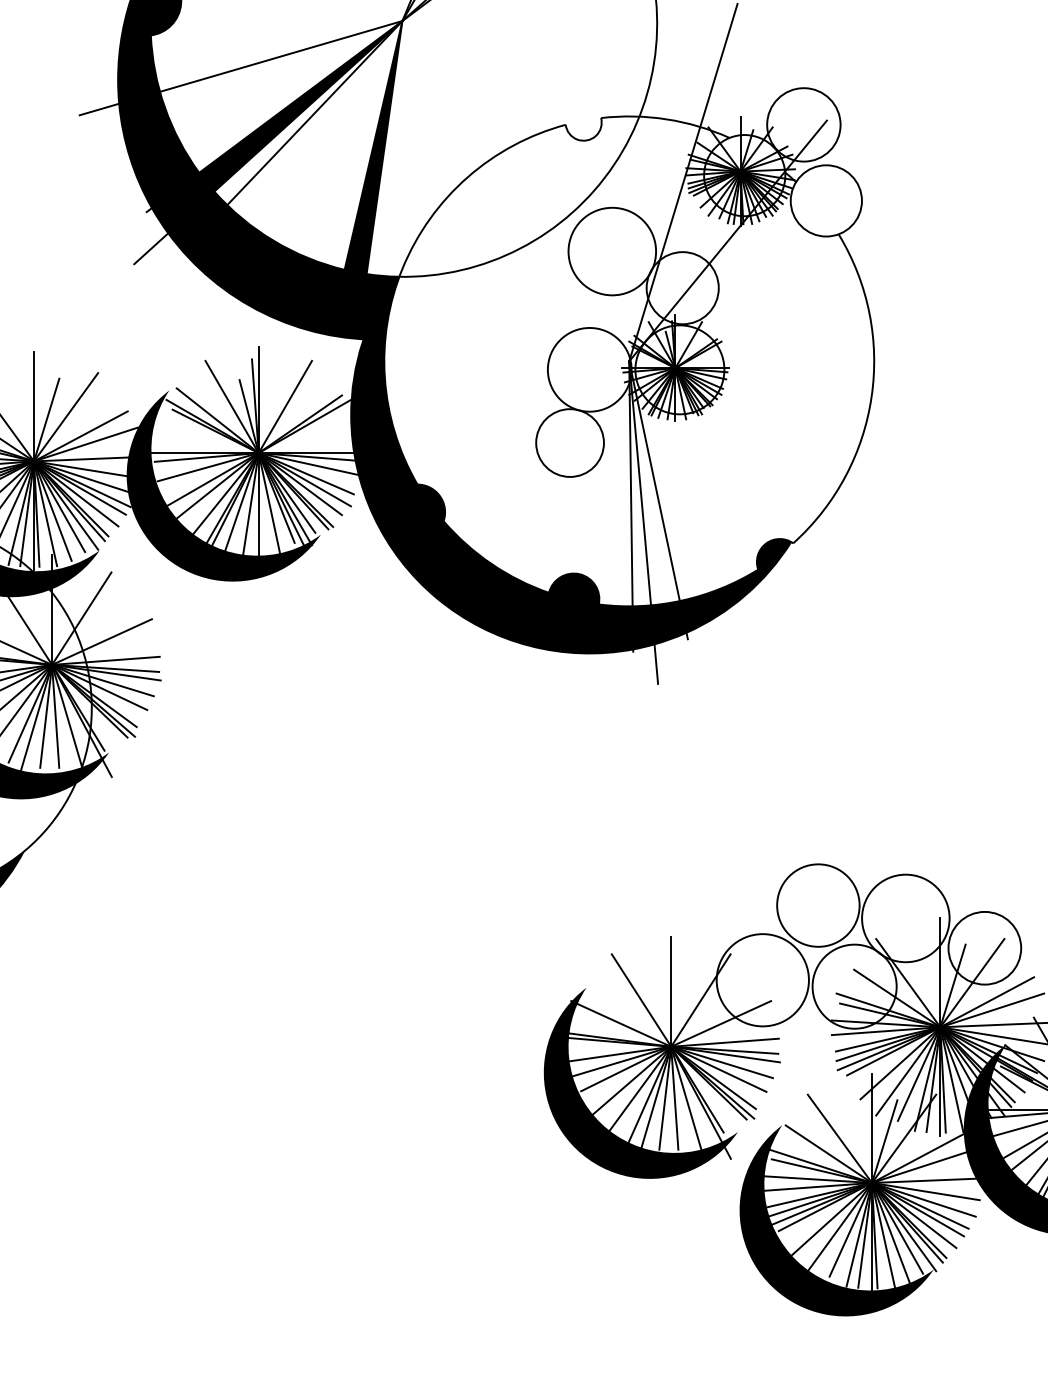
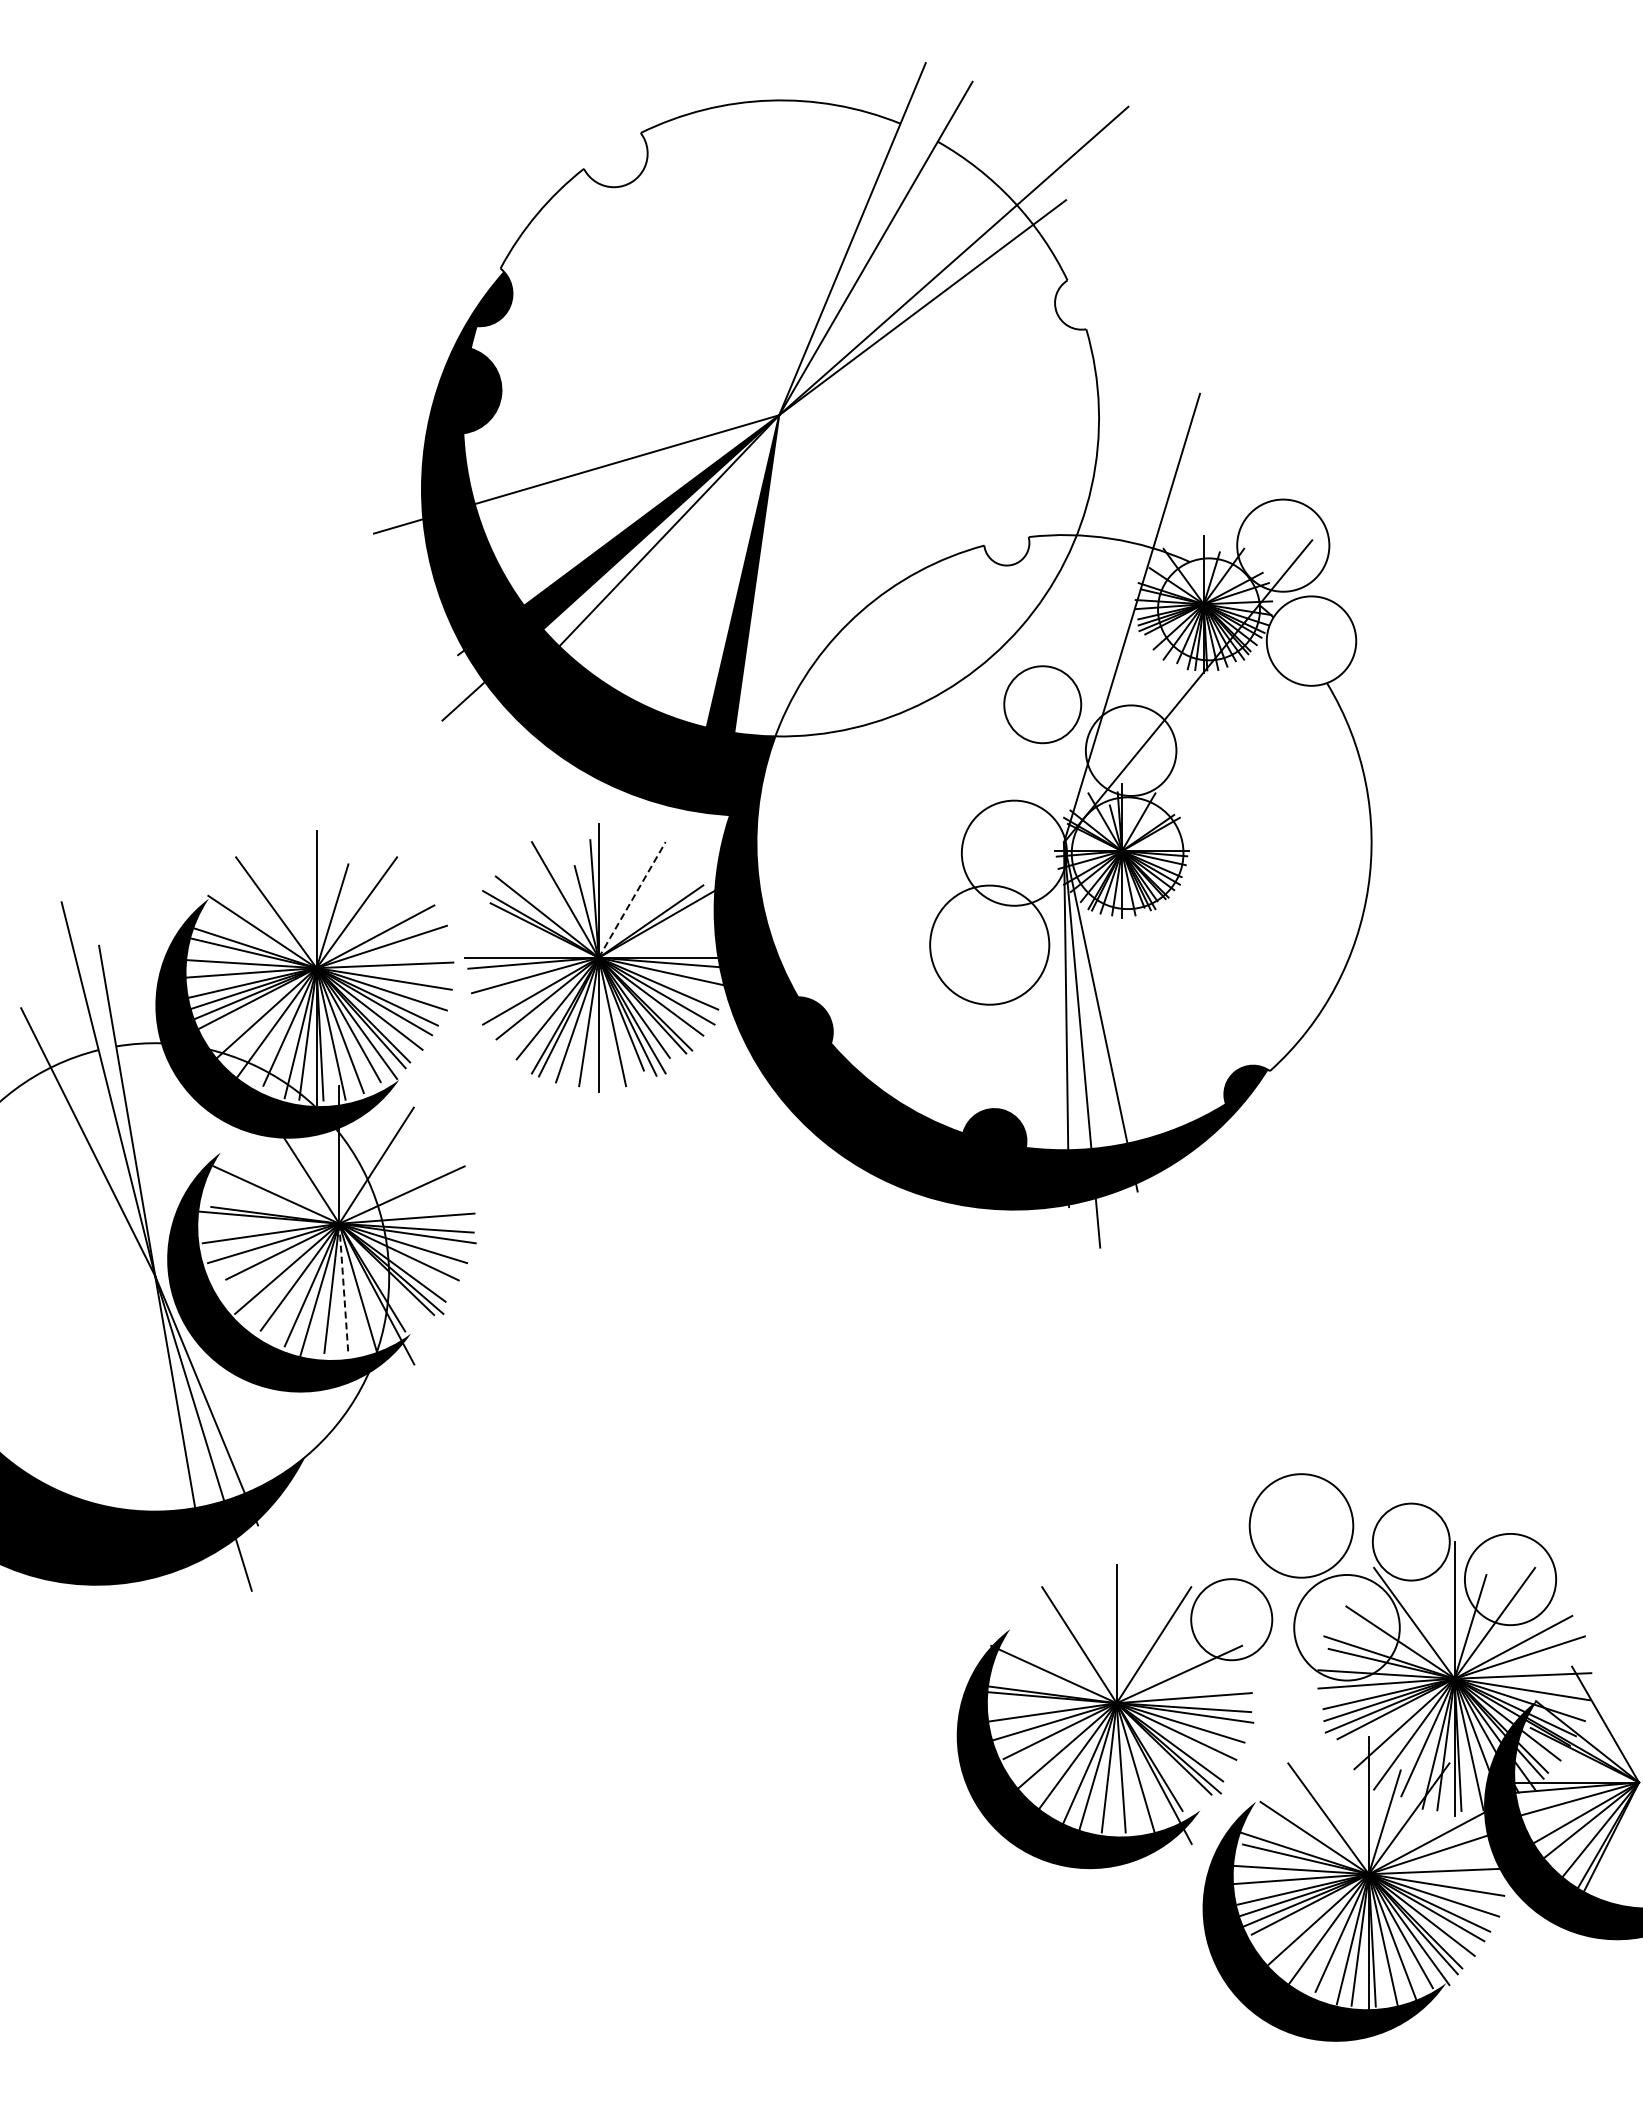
circle: (612, 251) -> (1042, 704), size x0.7
line: (285, 406) -> (632, 899), solid -> dashed
circle: (569, 442) -> (989, 944), size x1.4
fill: (223, 486) -> (554, 999), removed
line: (55, 716) -> (343, 1288), solid -> dashed
circle: (905, 918) -> (1411, 1542), size x0.7
circle: (762, 980) -> (1231, 1619), size x0.7

